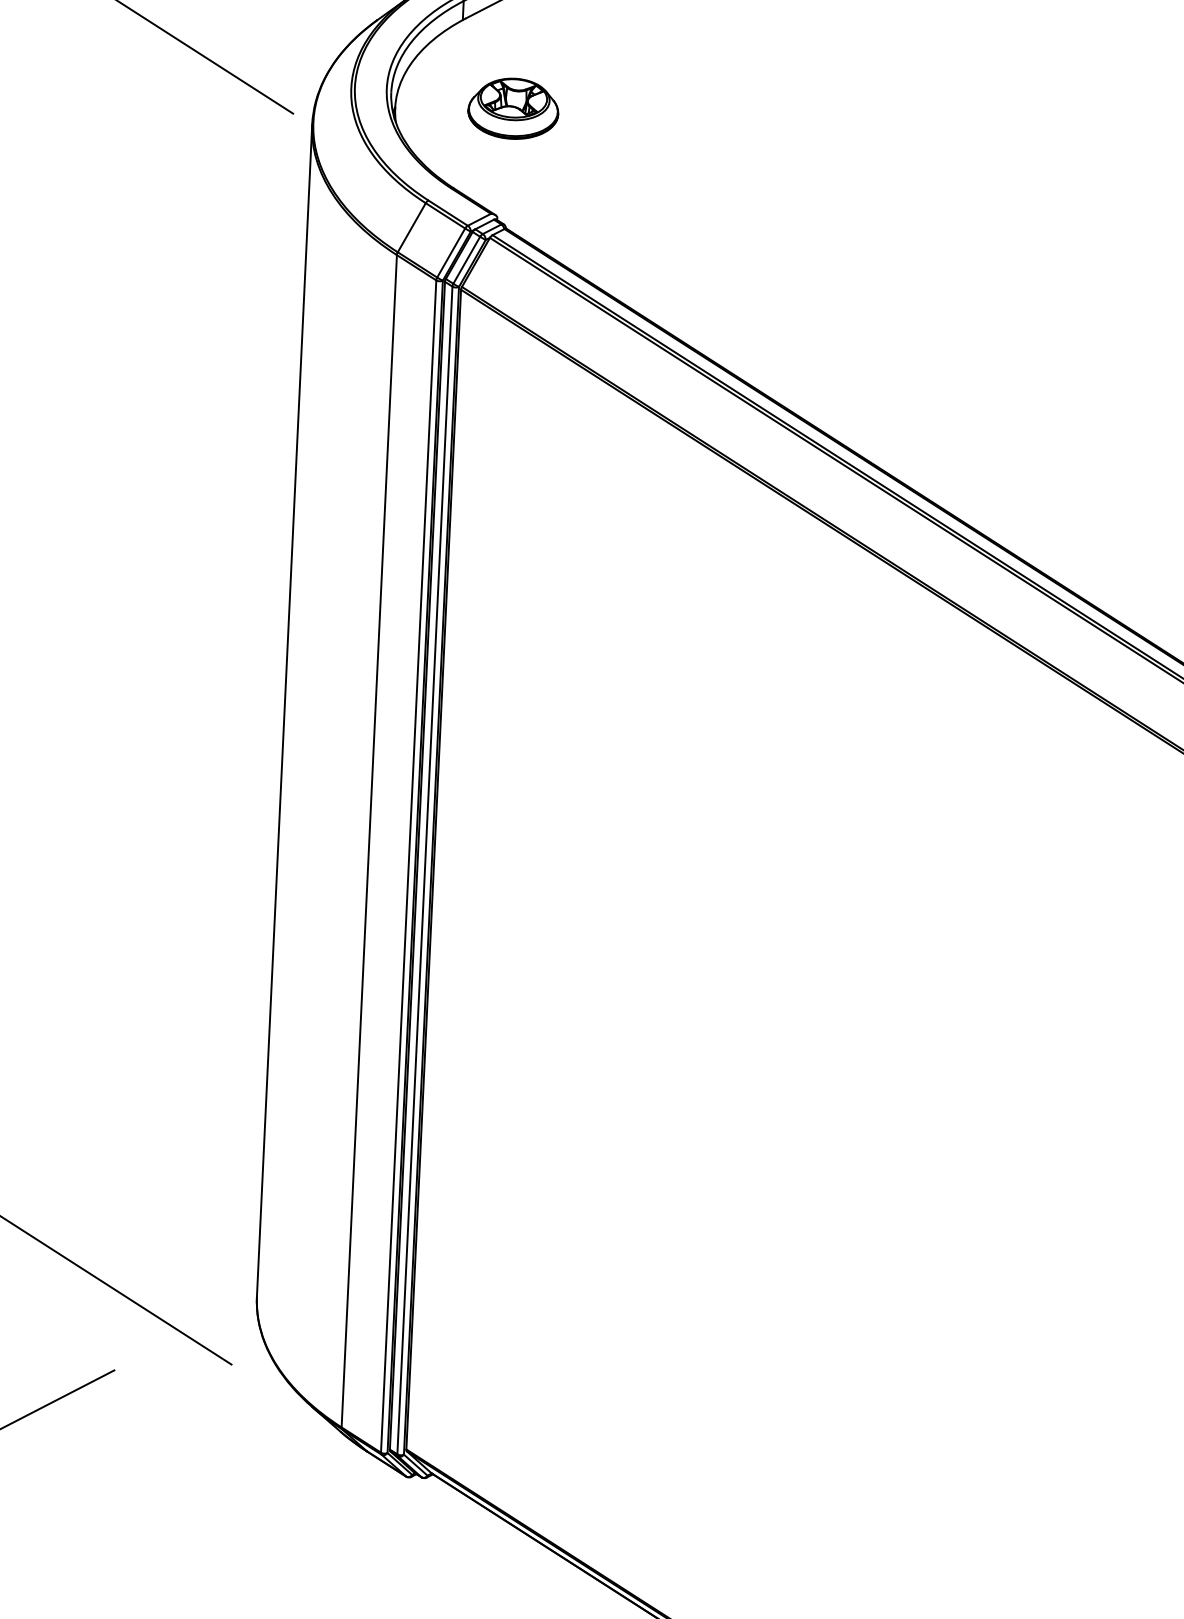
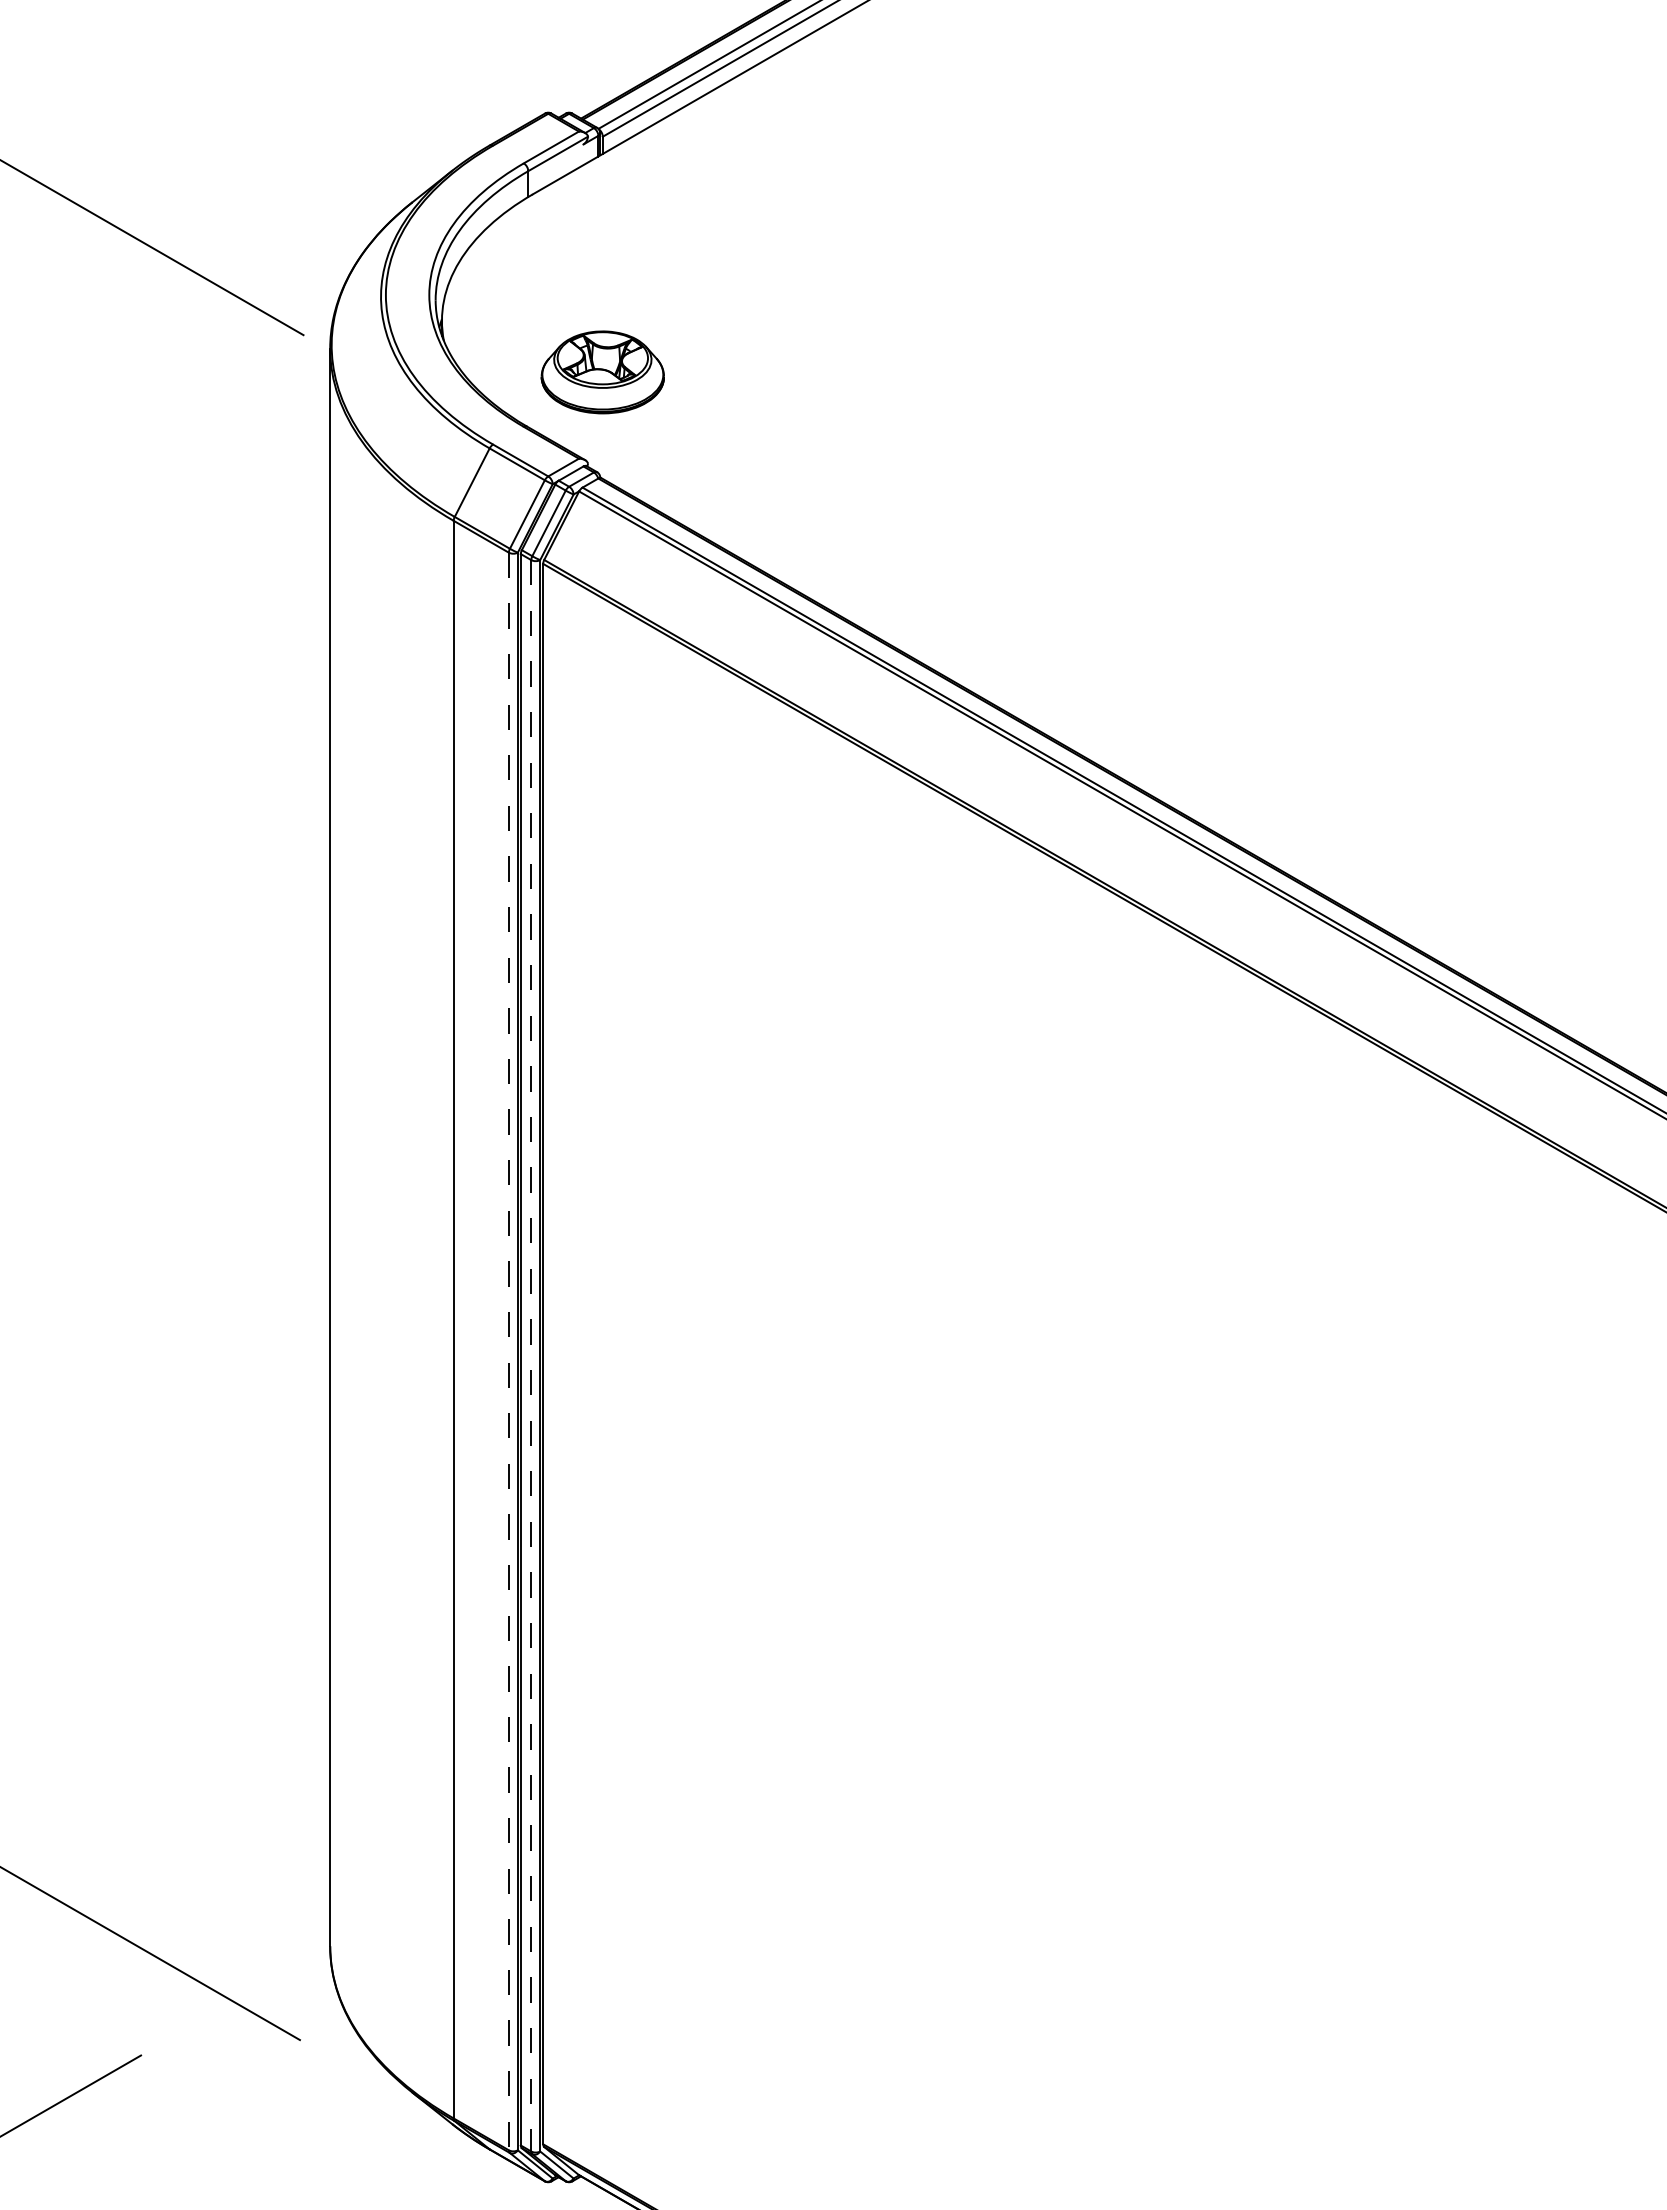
part: (513, 108) -> (602, 372), moved
line: (408, 866) -> (508, 1351), solid -> dashed
line: (425, 870) -> (531, 1355), solid -> dashed

